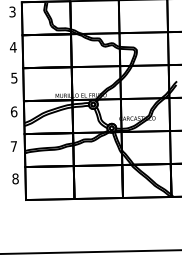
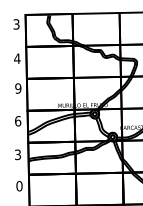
text: (14, 77) -> (18, 87), 5 -> 9
text: (13, 146) -> (17, 154), 7 -> 3
text: (15, 179) -> (19, 186), 8 -> 0

